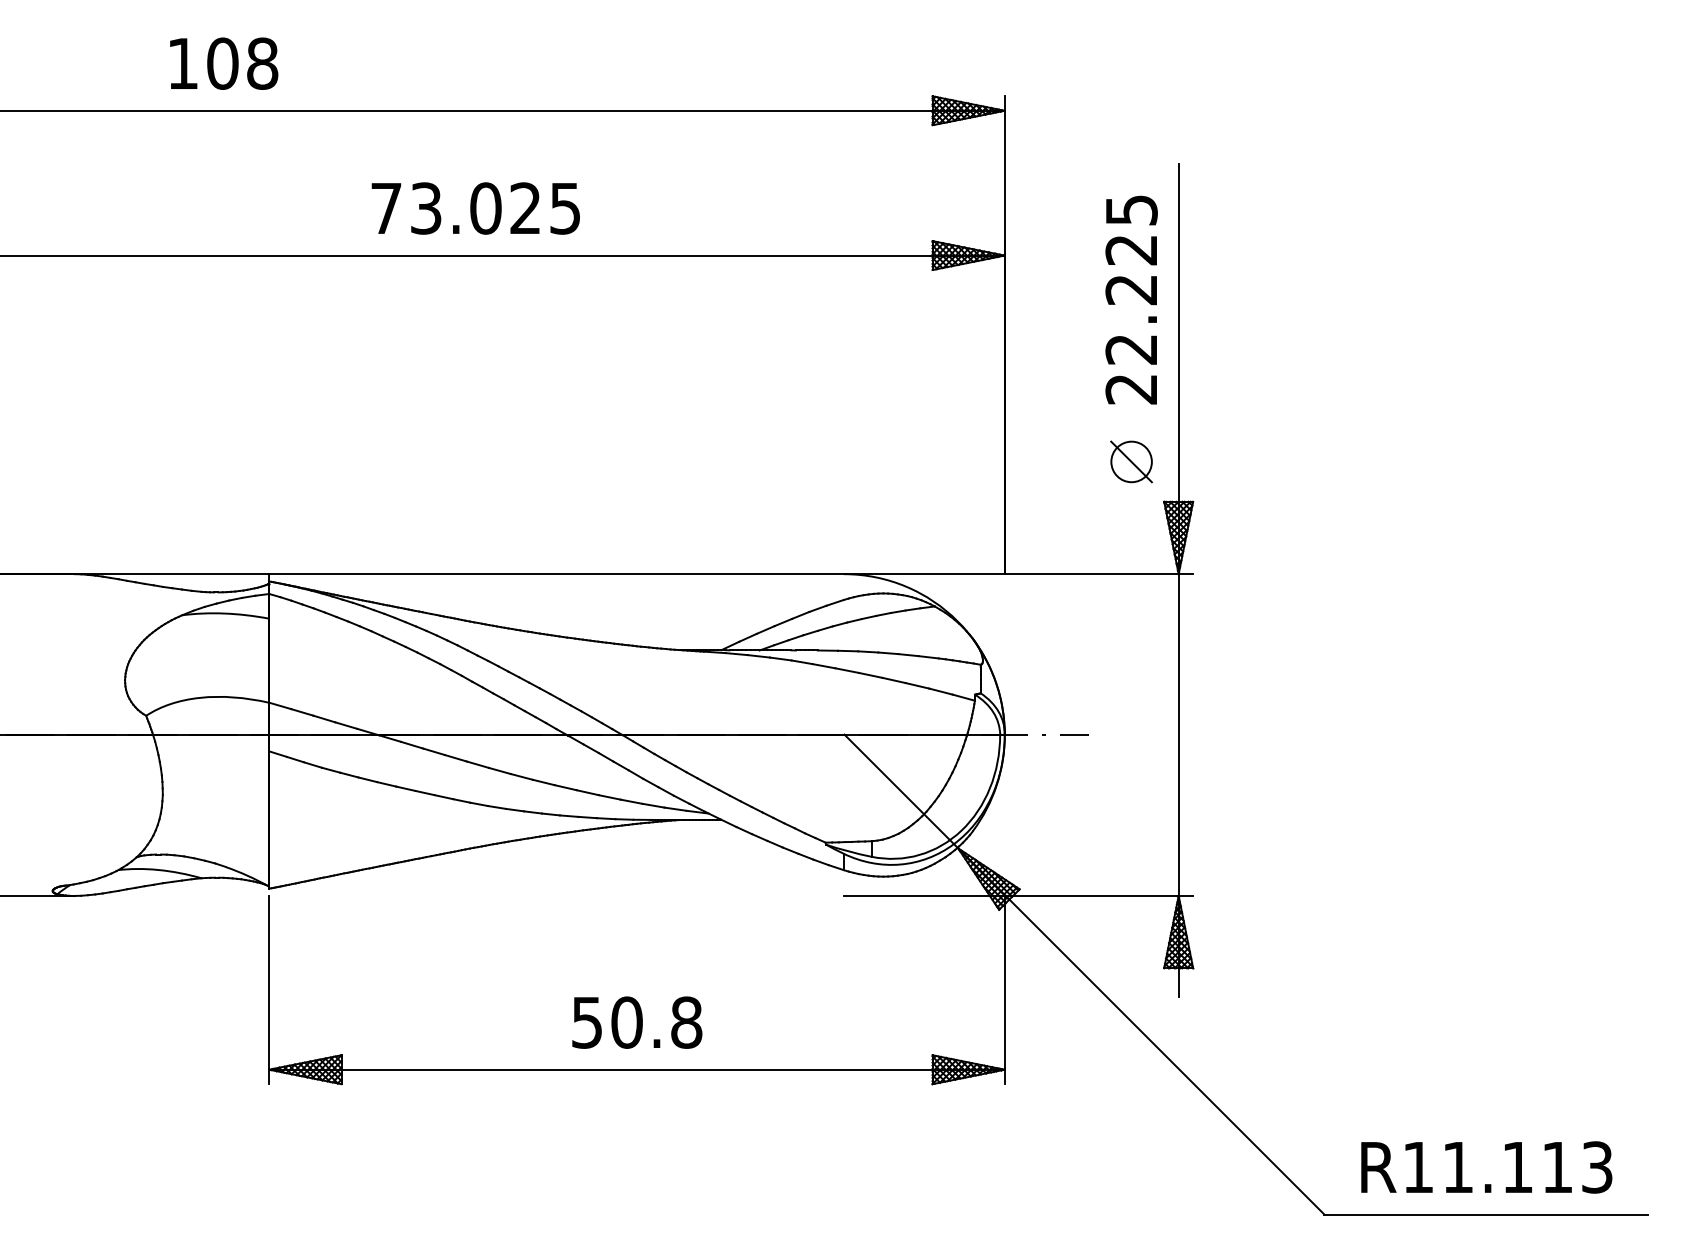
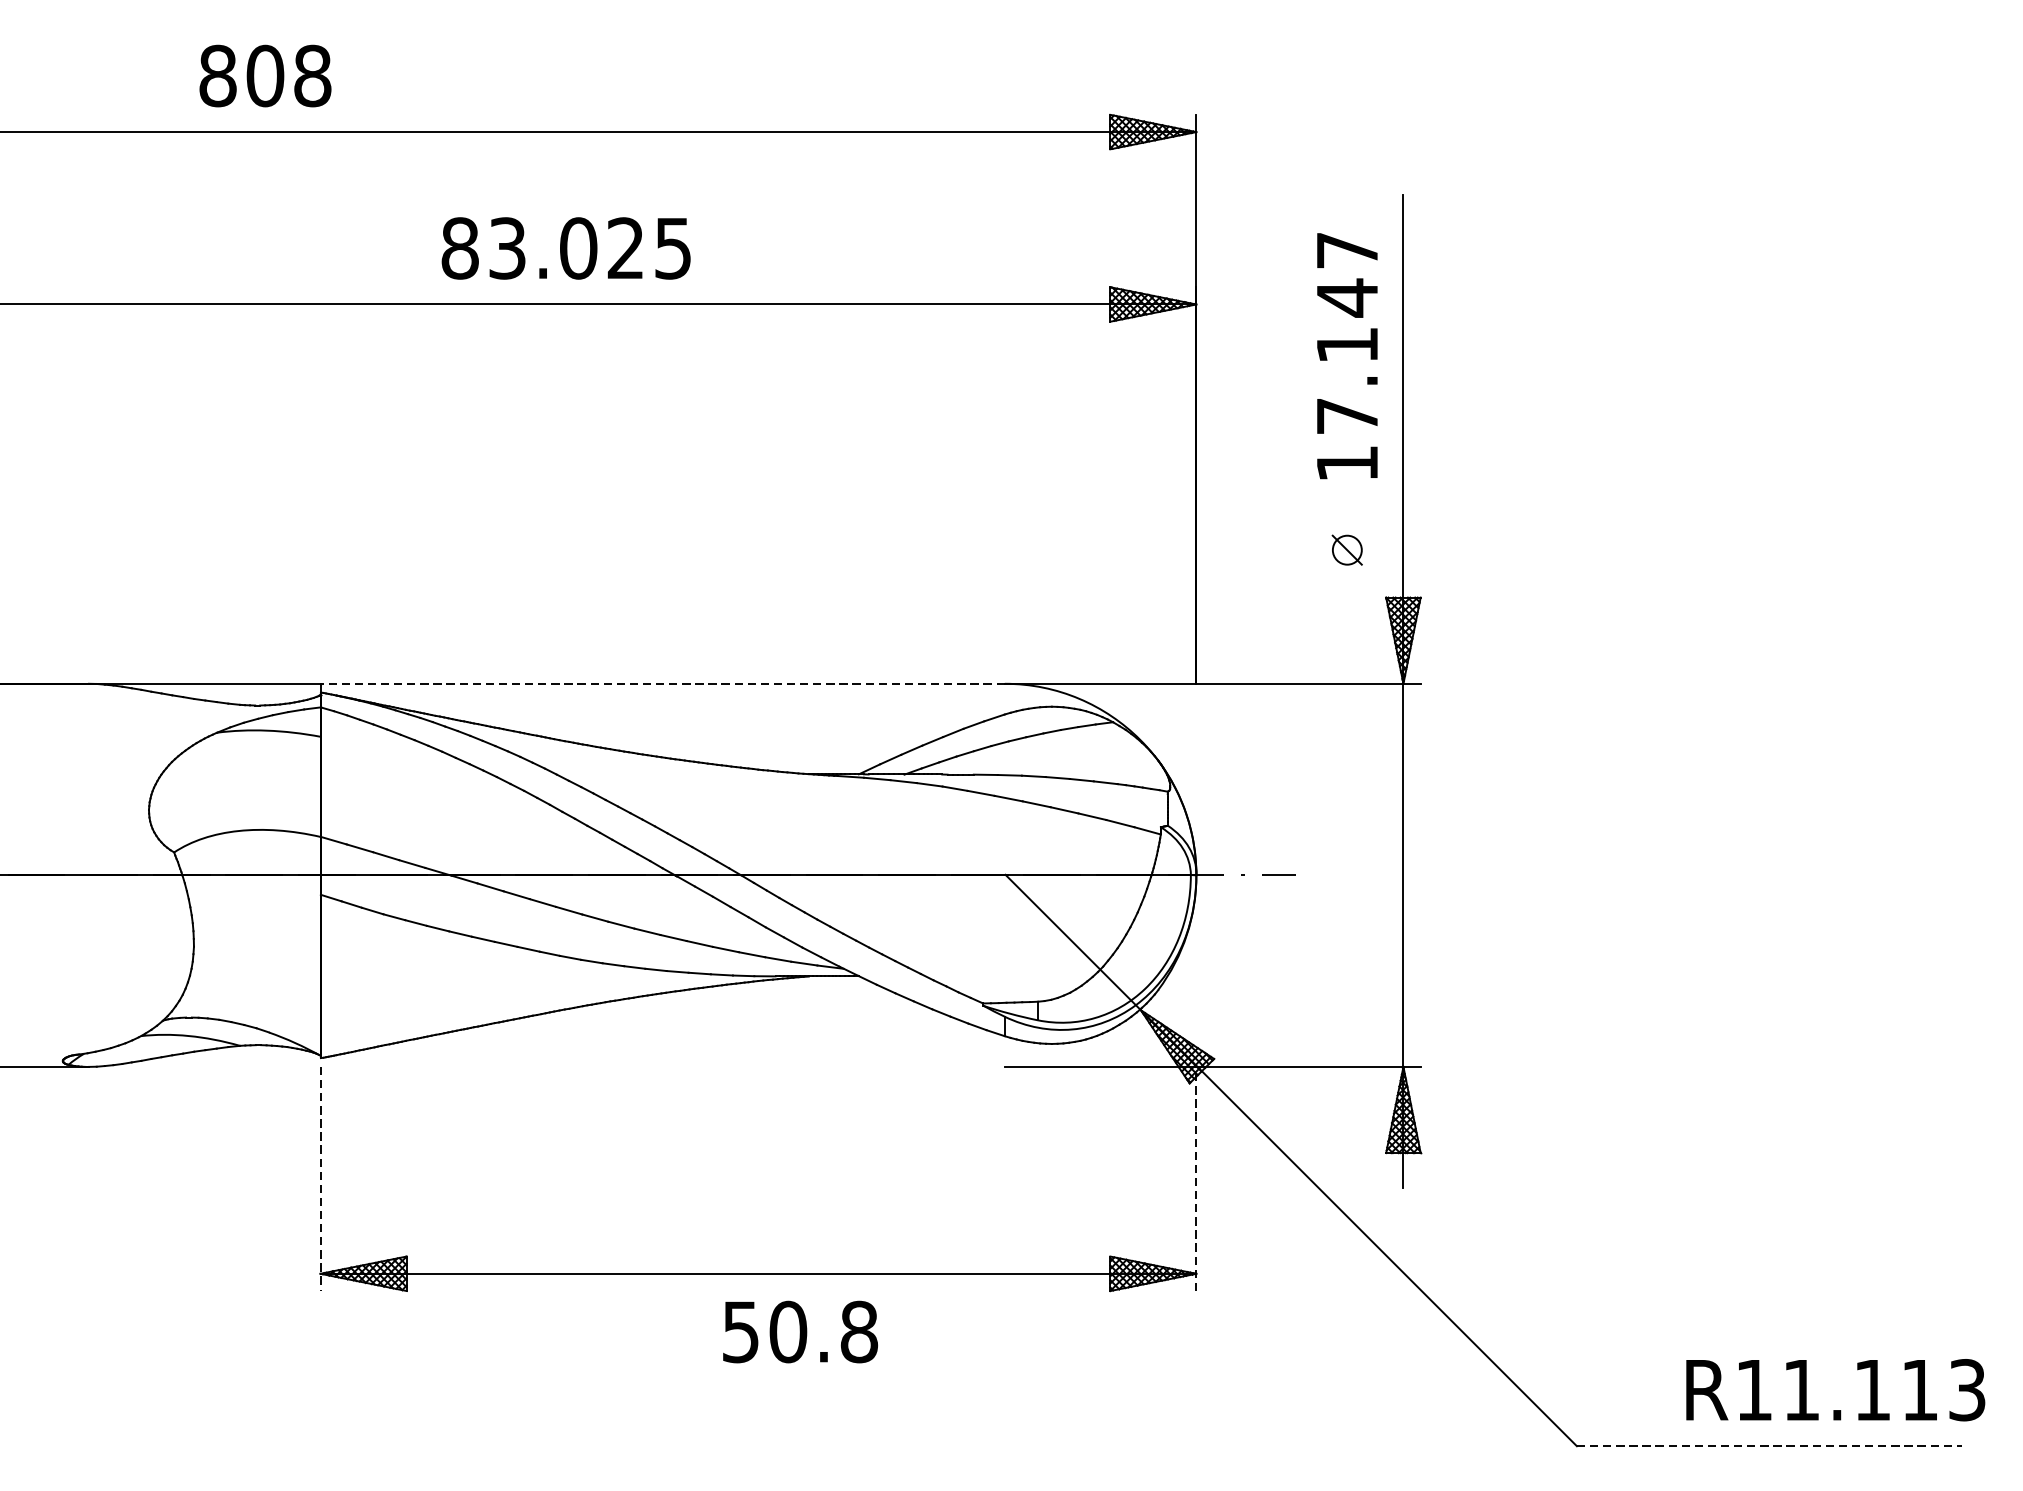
text: (182, 63) -> (217, 75), 108 -> 808
text: (386, 208) -> (460, 248), 73.025 -> 83.025
text: (1131, 299) -> (1347, 356), 22.225 -> 17.147
part: (1131, 461) -> (1347, 549), size x0.6
line: (556, 574) -> (662, 684), solid -> dashed
line: (1004, 989) -> (1196, 1178), solid -> dashed
line: (269, 990) -> (320, 1179), solid -> dashed
text: (637, 1022) -> (800, 1331), moved
text: (1486, 1167) -> (1835, 1390), moved
line: (1486, 1214) -> (1769, 1446), solid -> dashed

